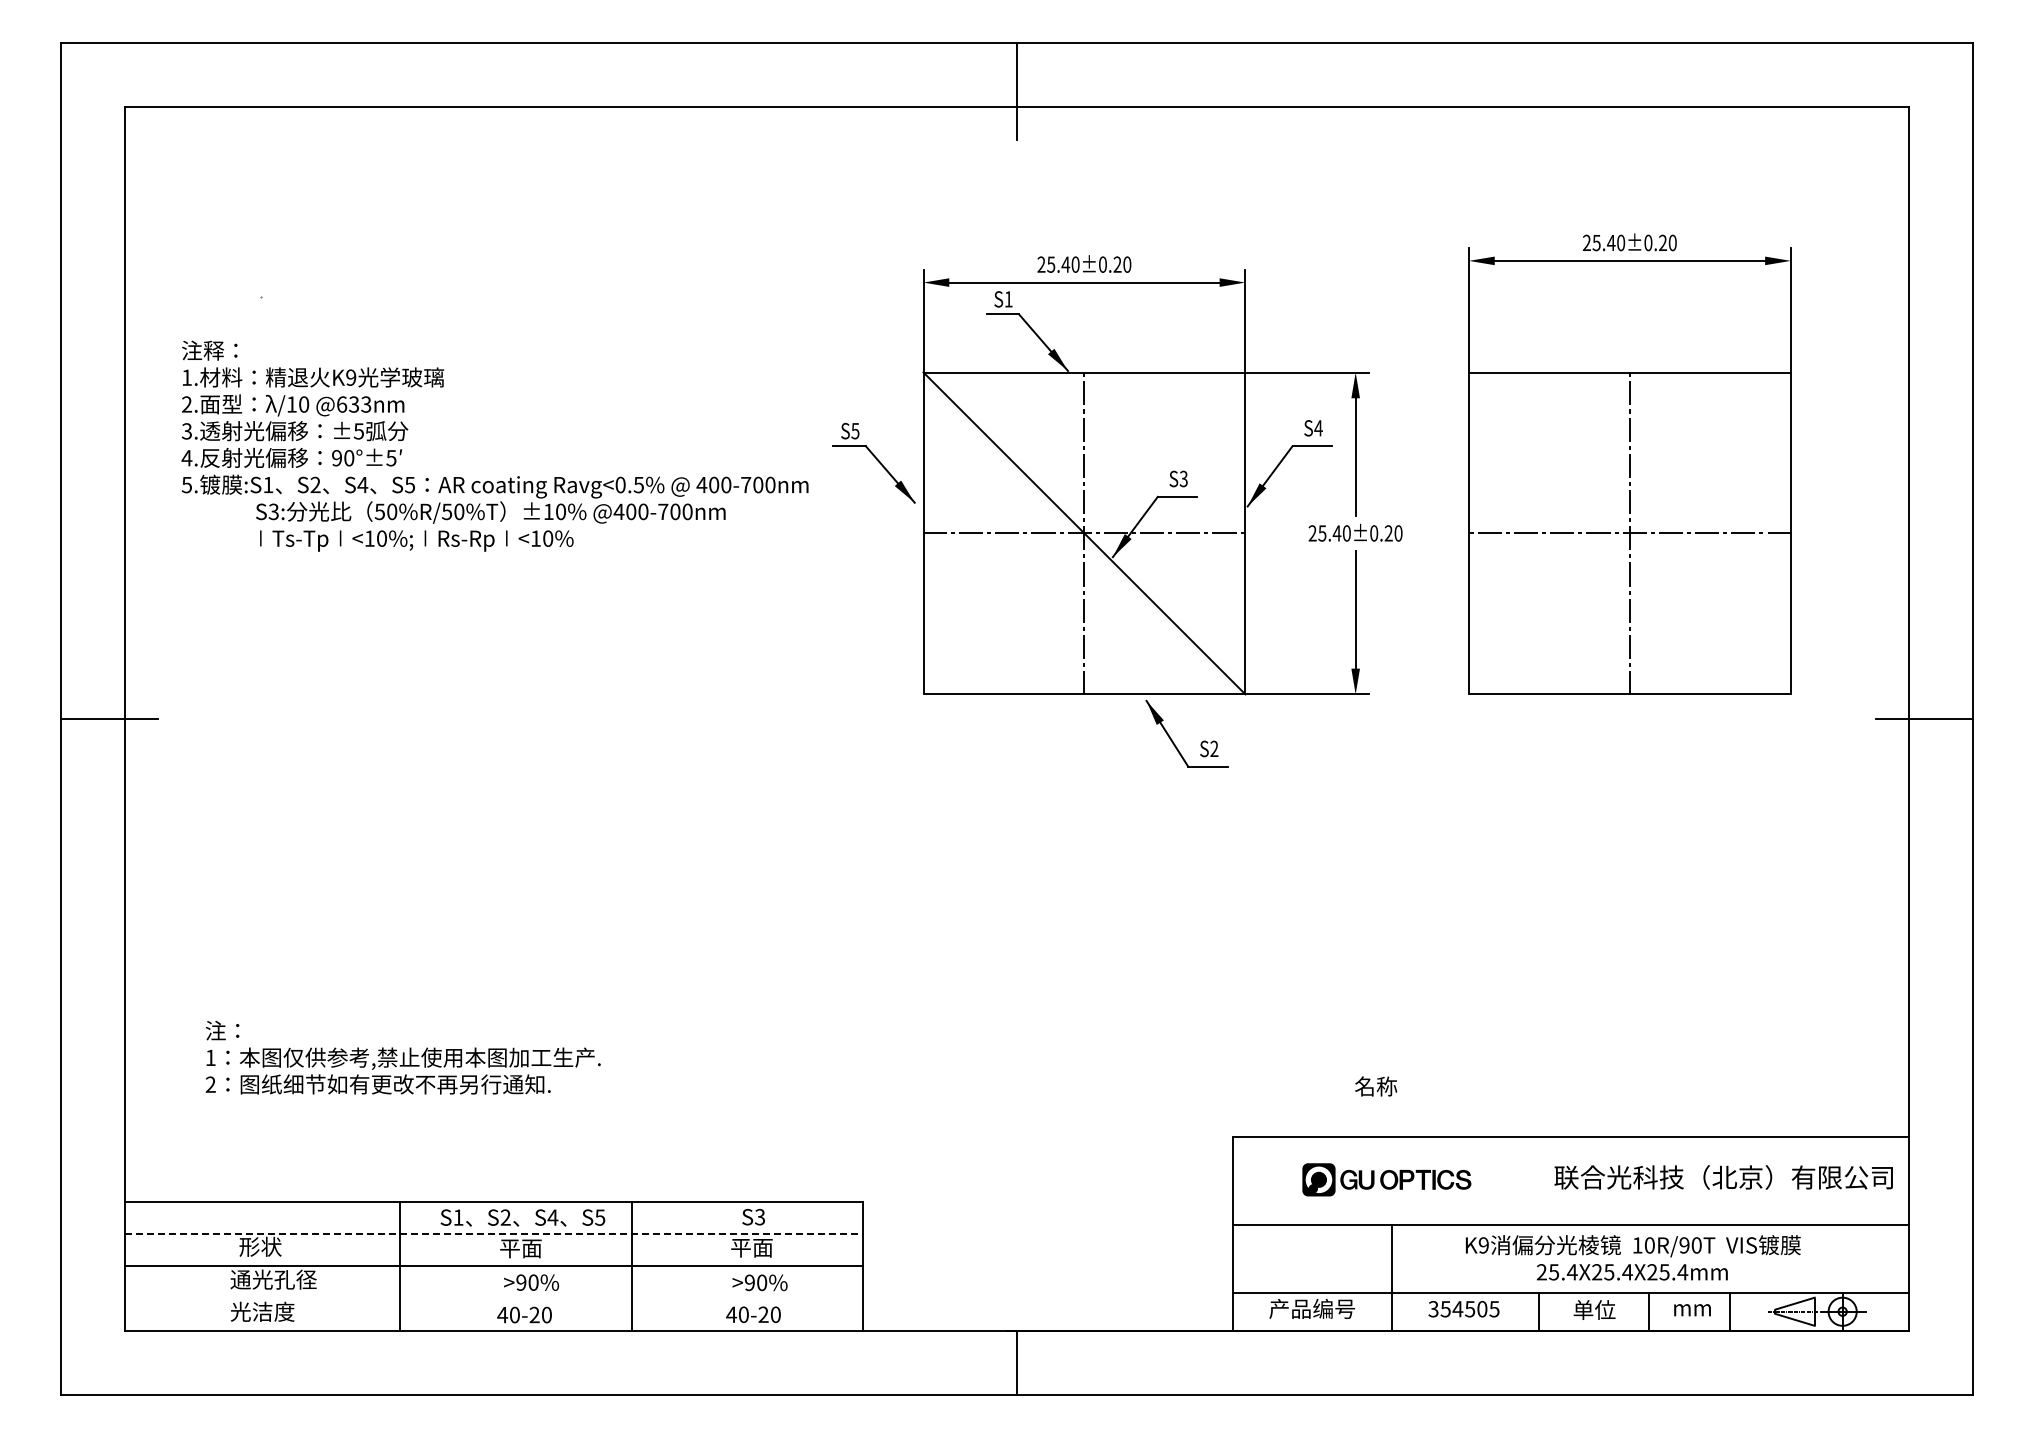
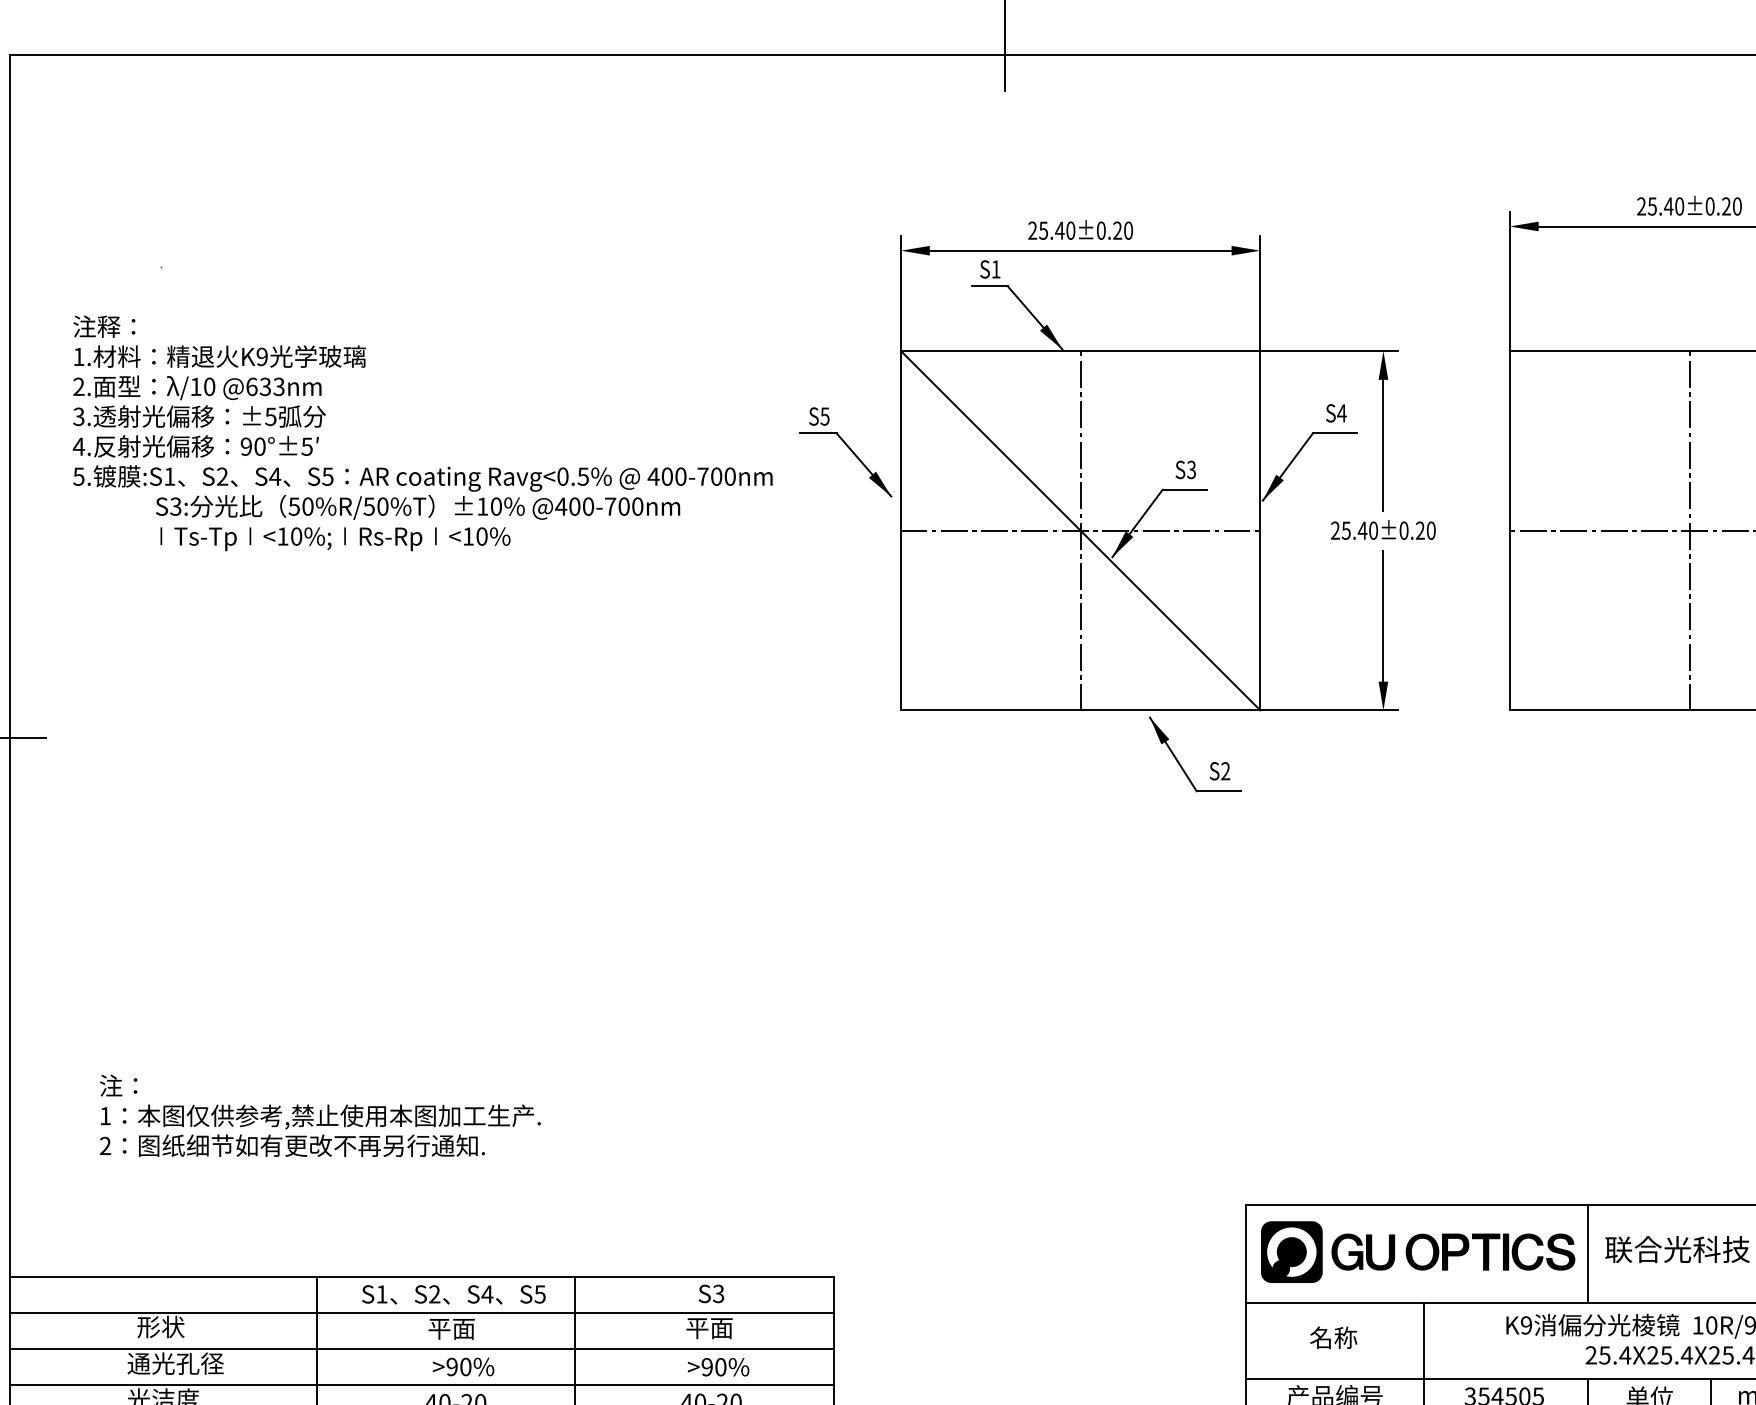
text: (1376, 1086) -> (1334, 1337), moved
part: (1386, 1179) -> (1417, 1251), size x1.67
line: (1539, 1180) -> (1588, 1252), added
line: (494, 1234) -> (422, 1313), dashed -> solid
line: (494, 1298) -> (422, 1384), added

